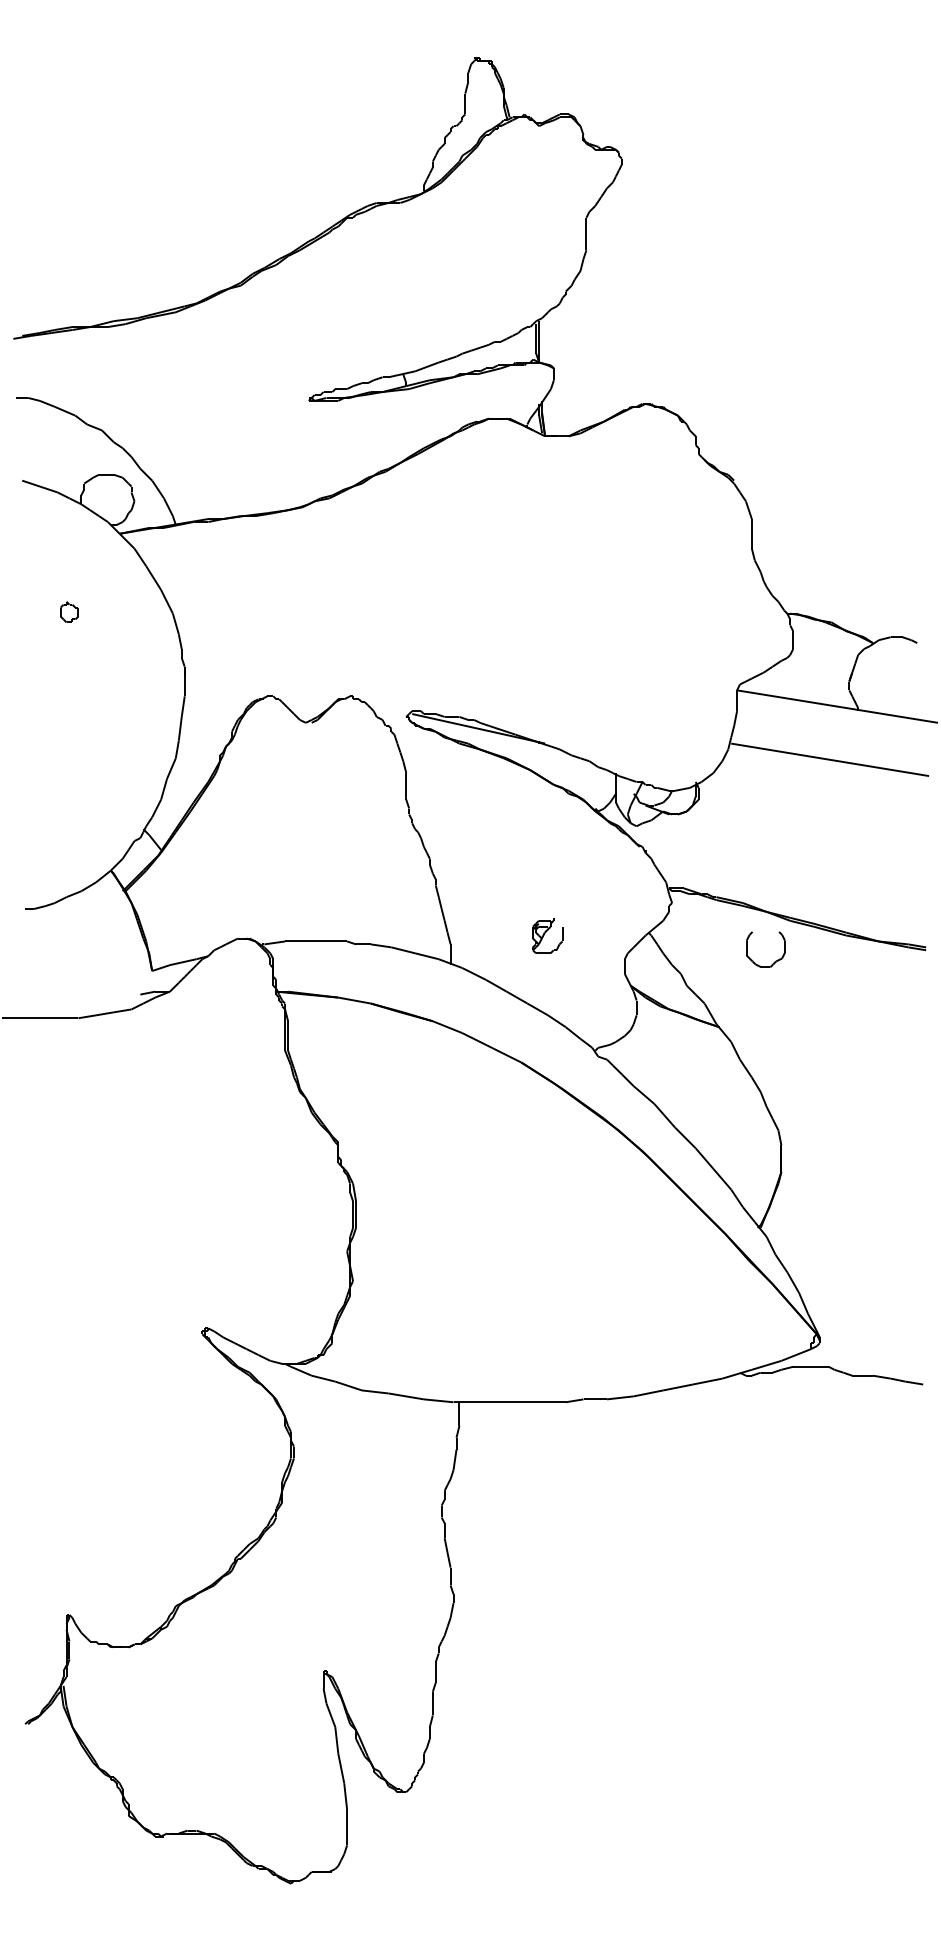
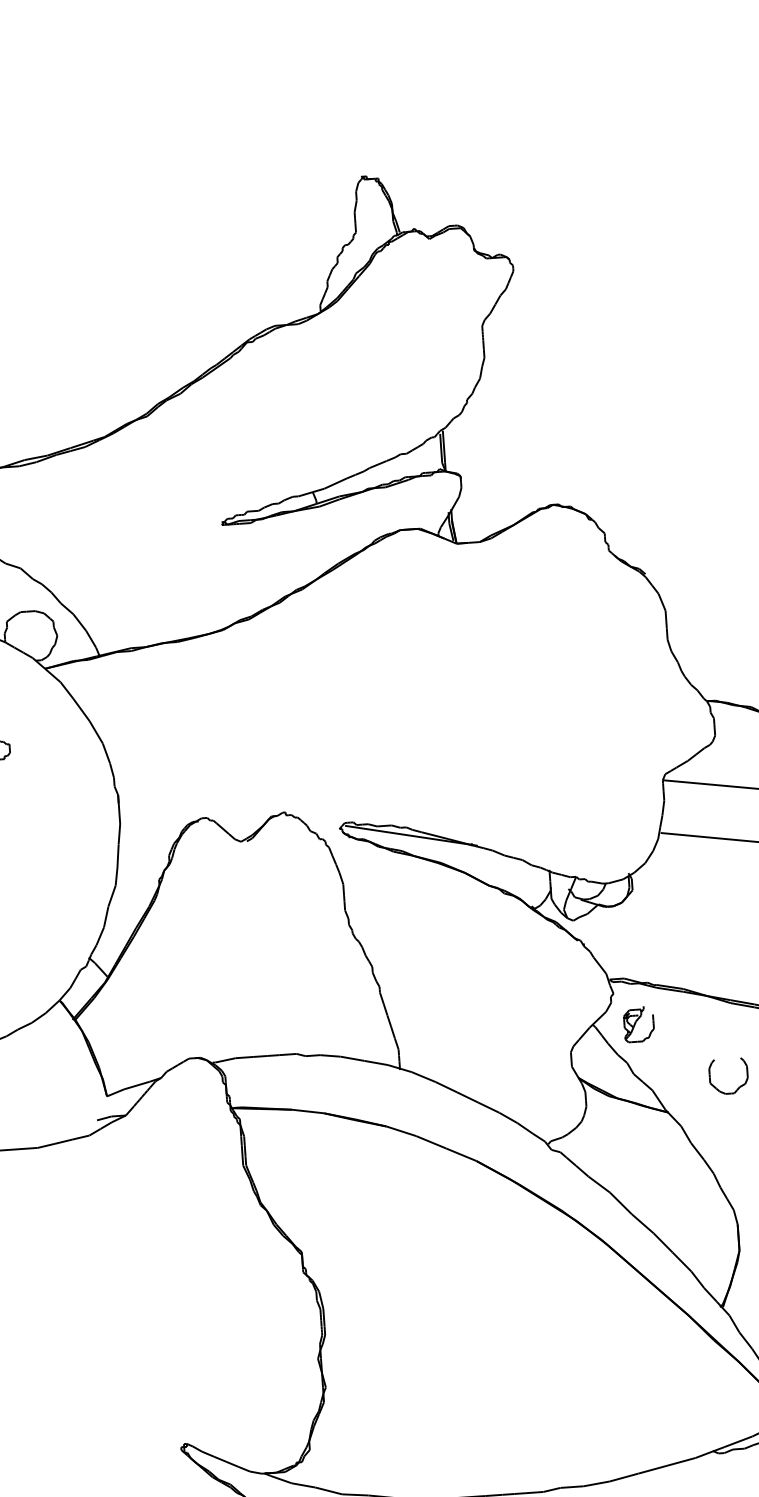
part: (547, 935) -> (638, 1024), moved
part: (774, 961) -> (738, 1087), moved

